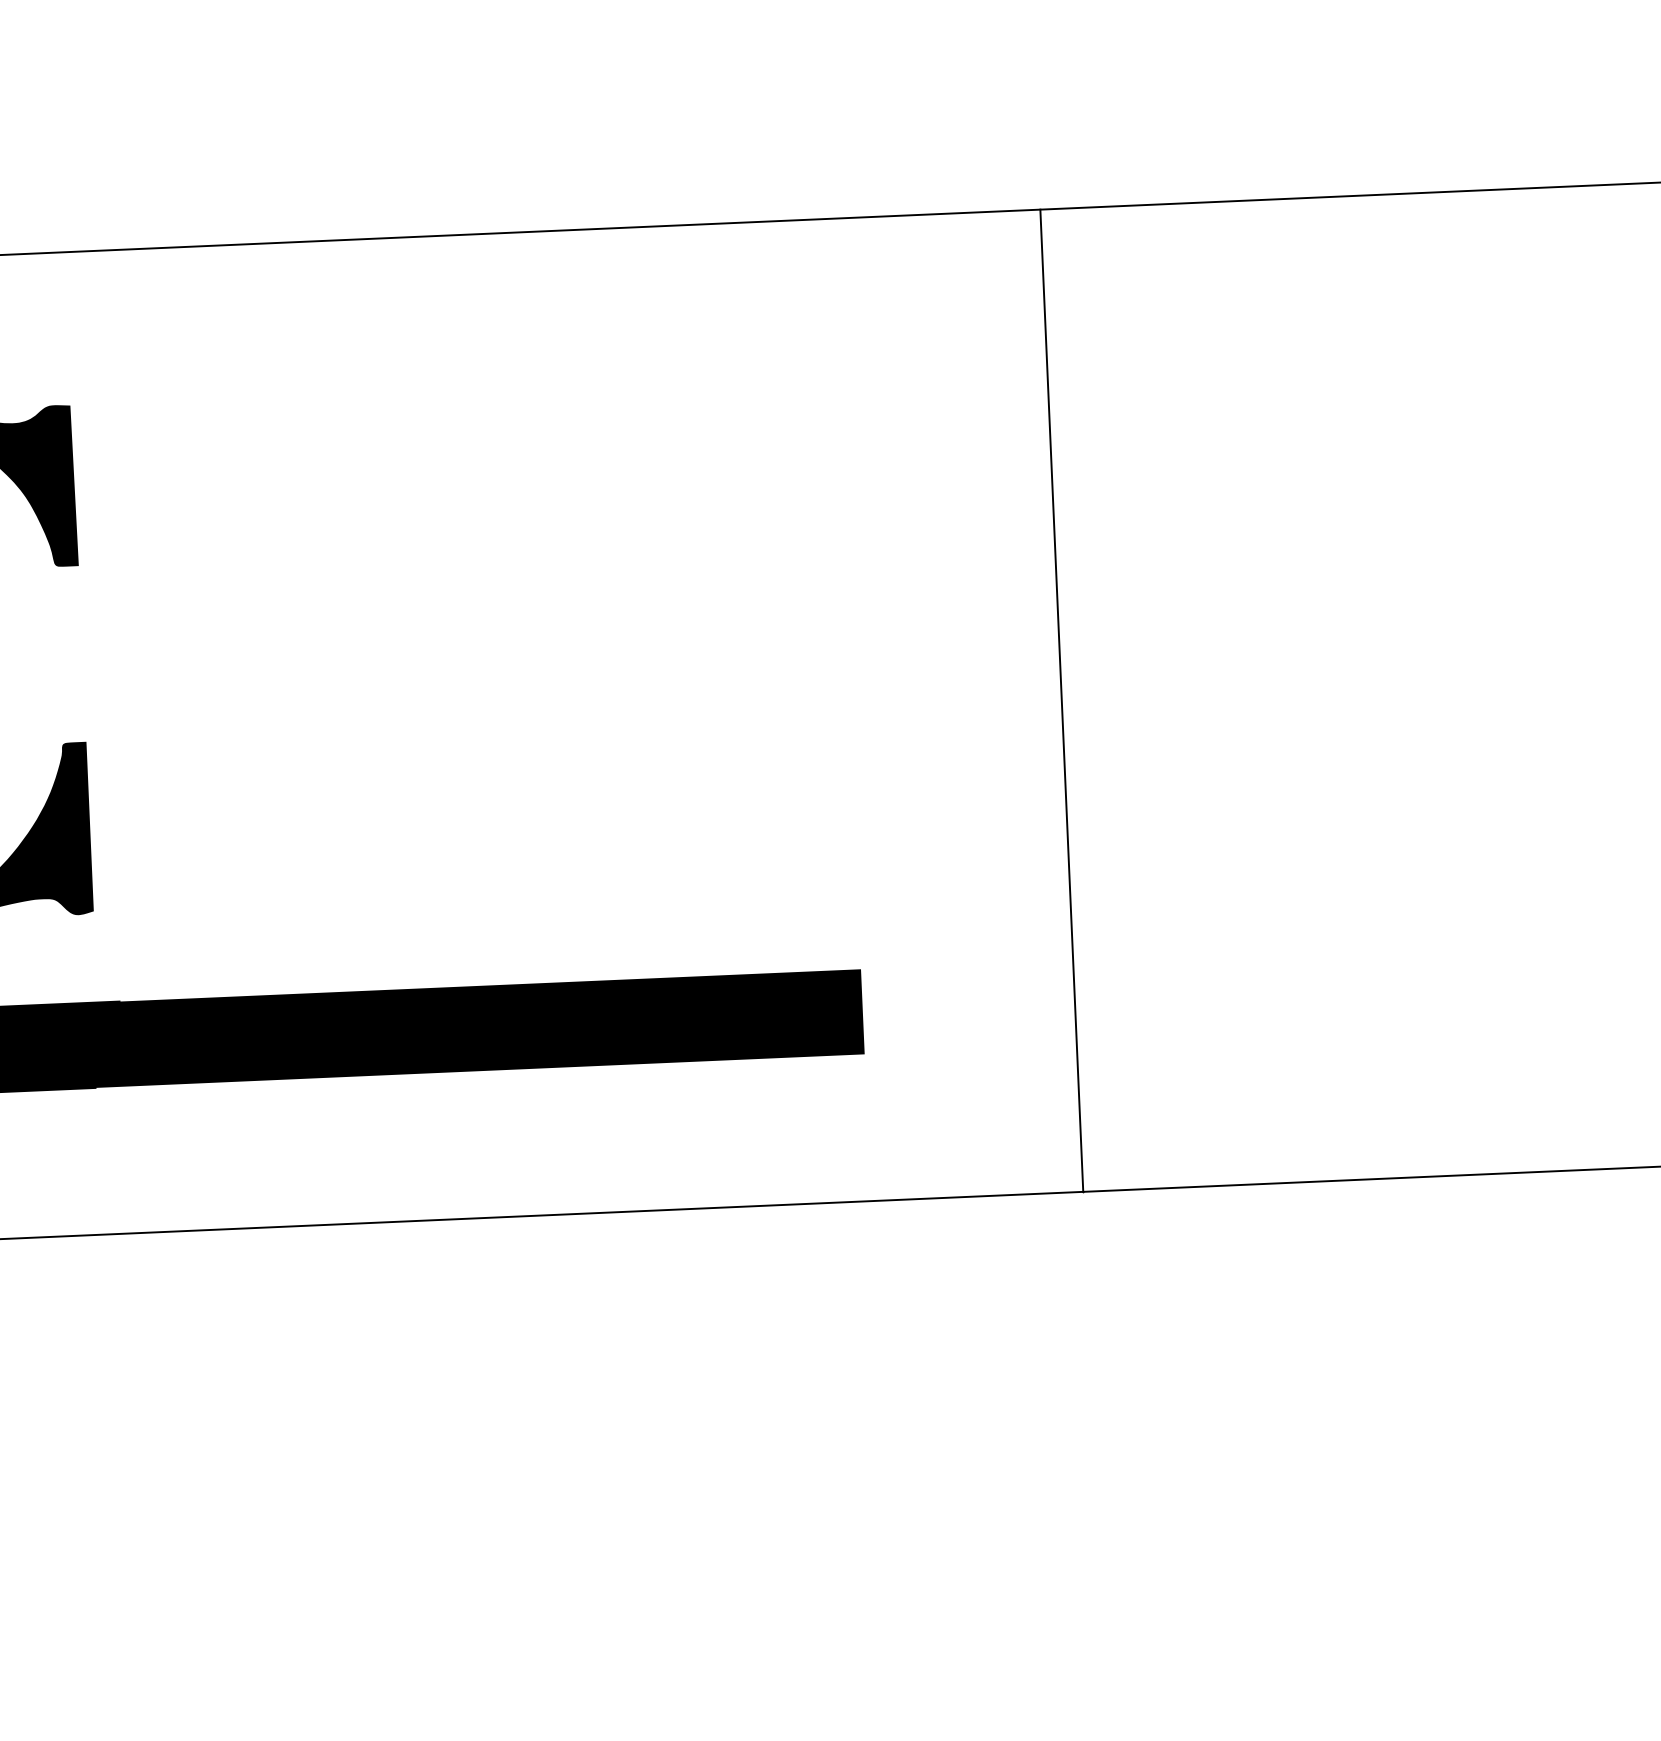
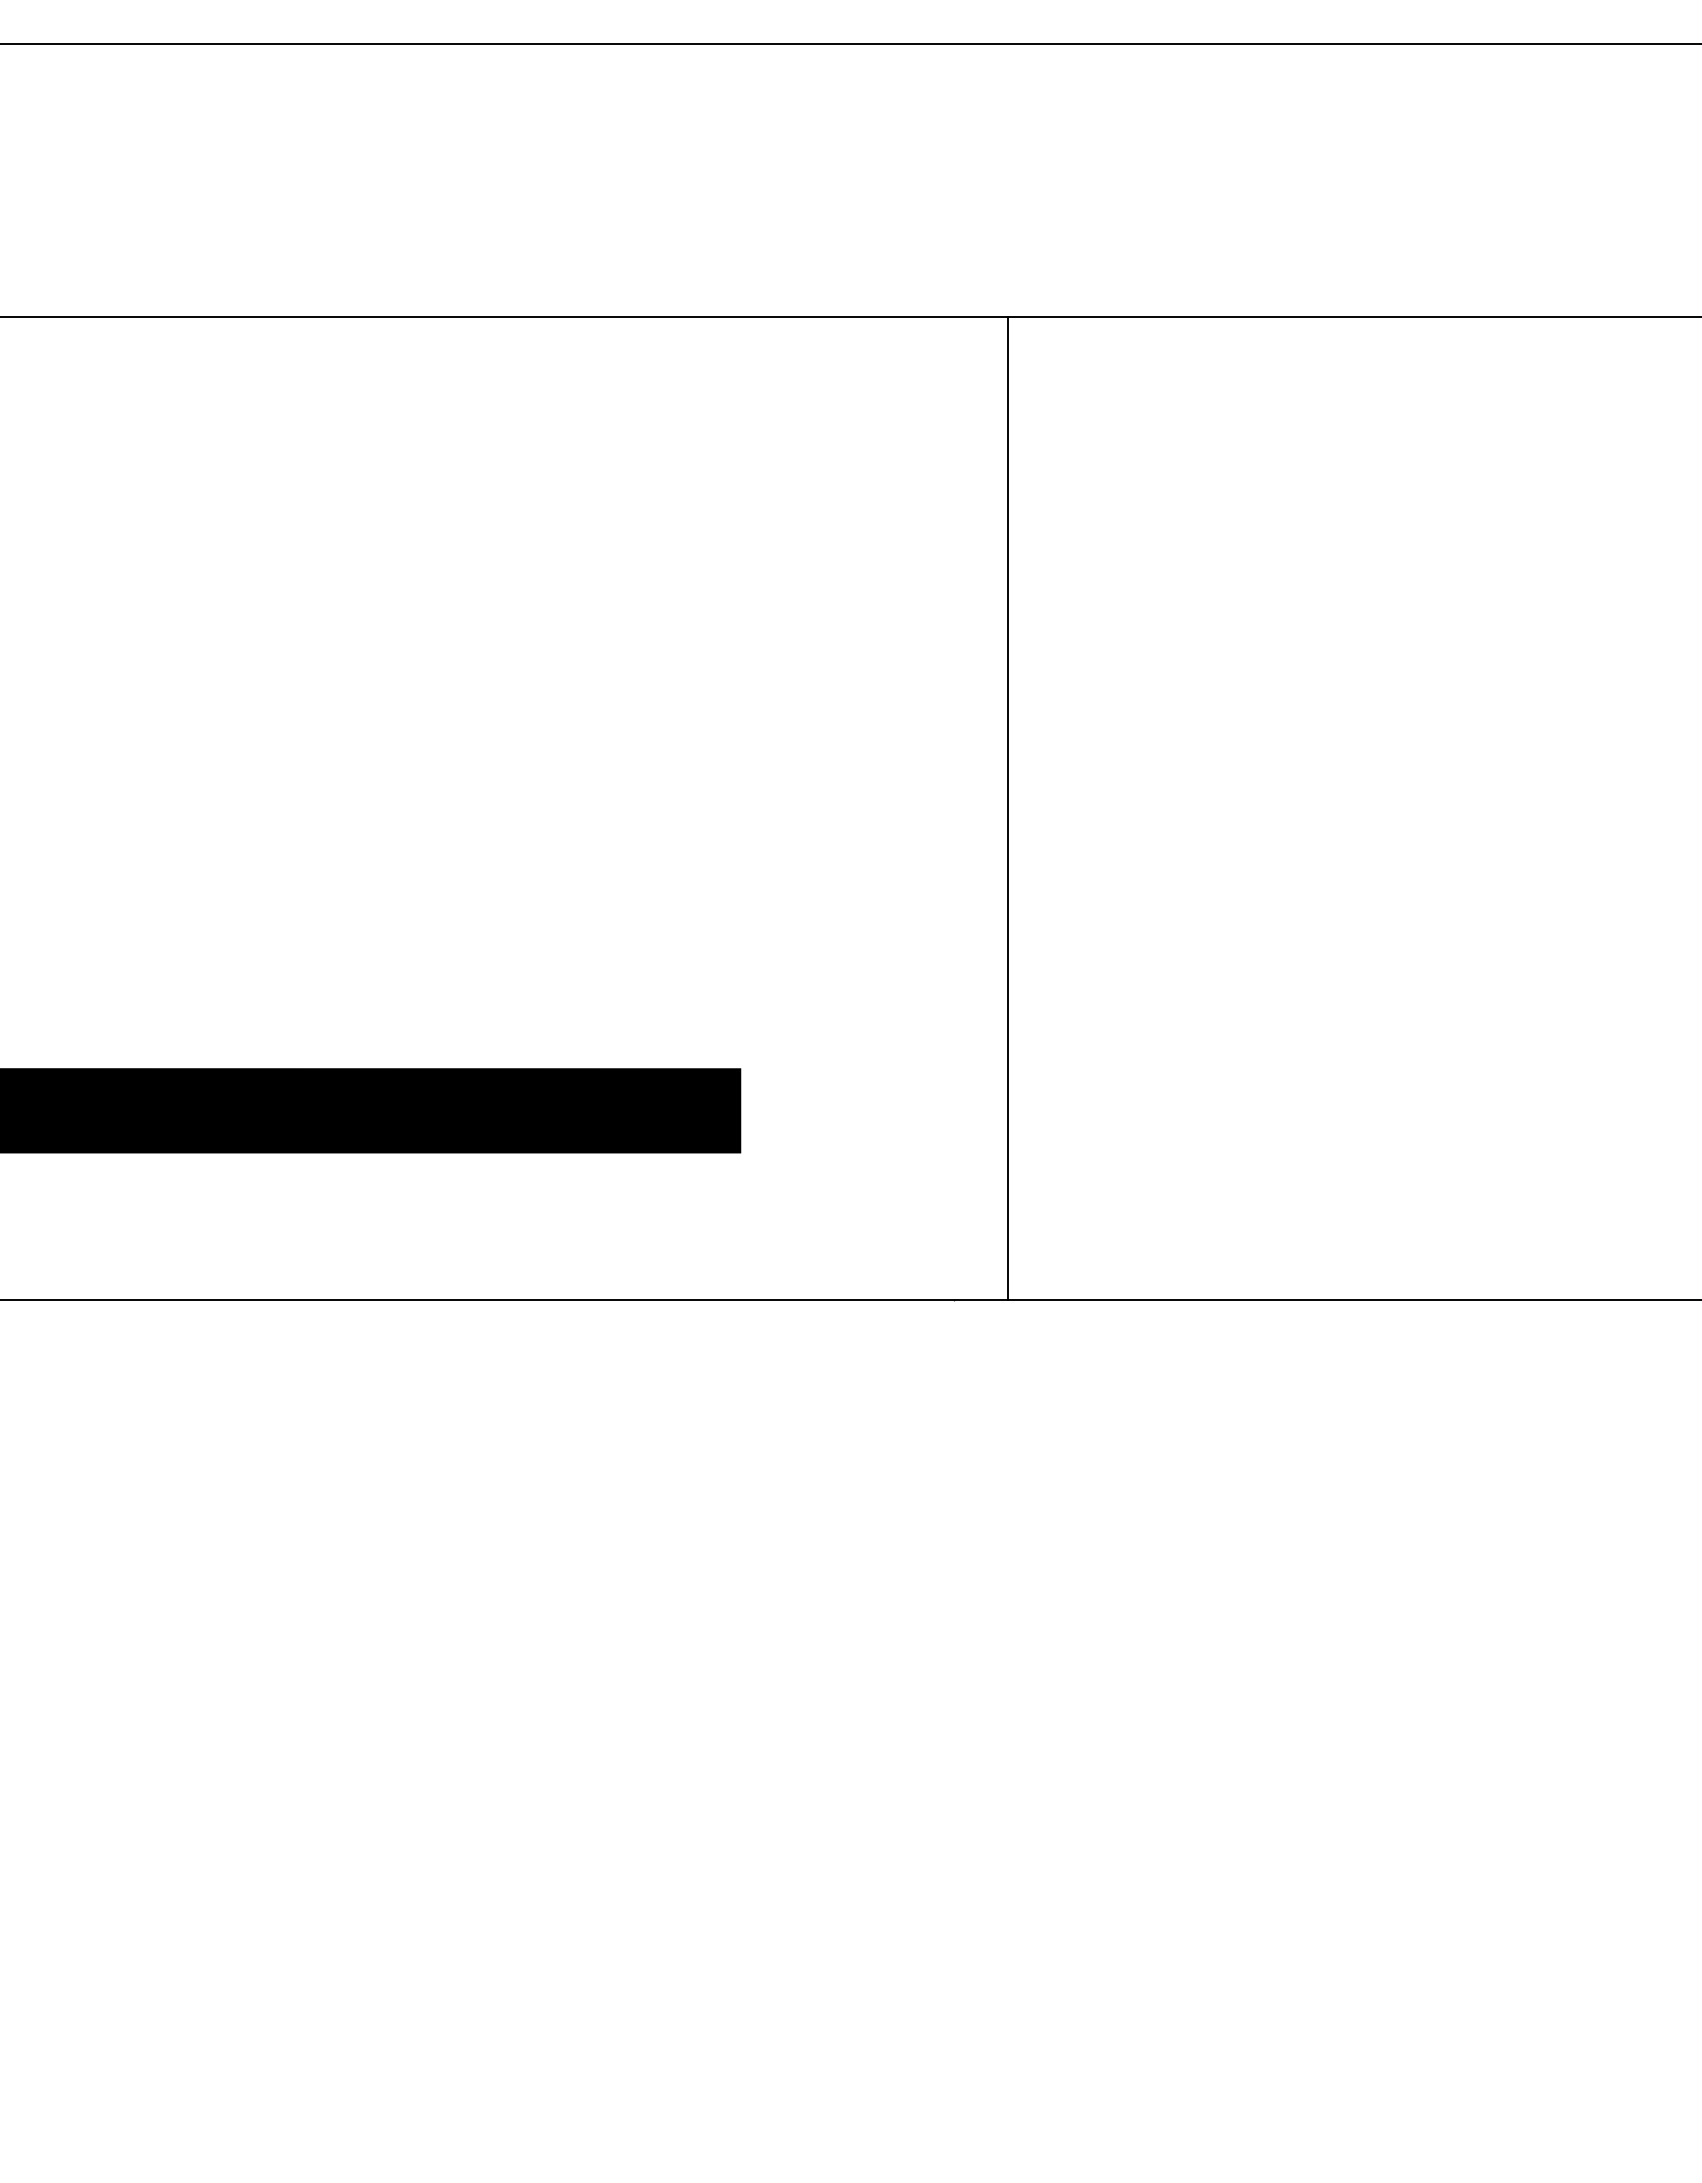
line: (1061, 700) -> (1007, 808), moved

